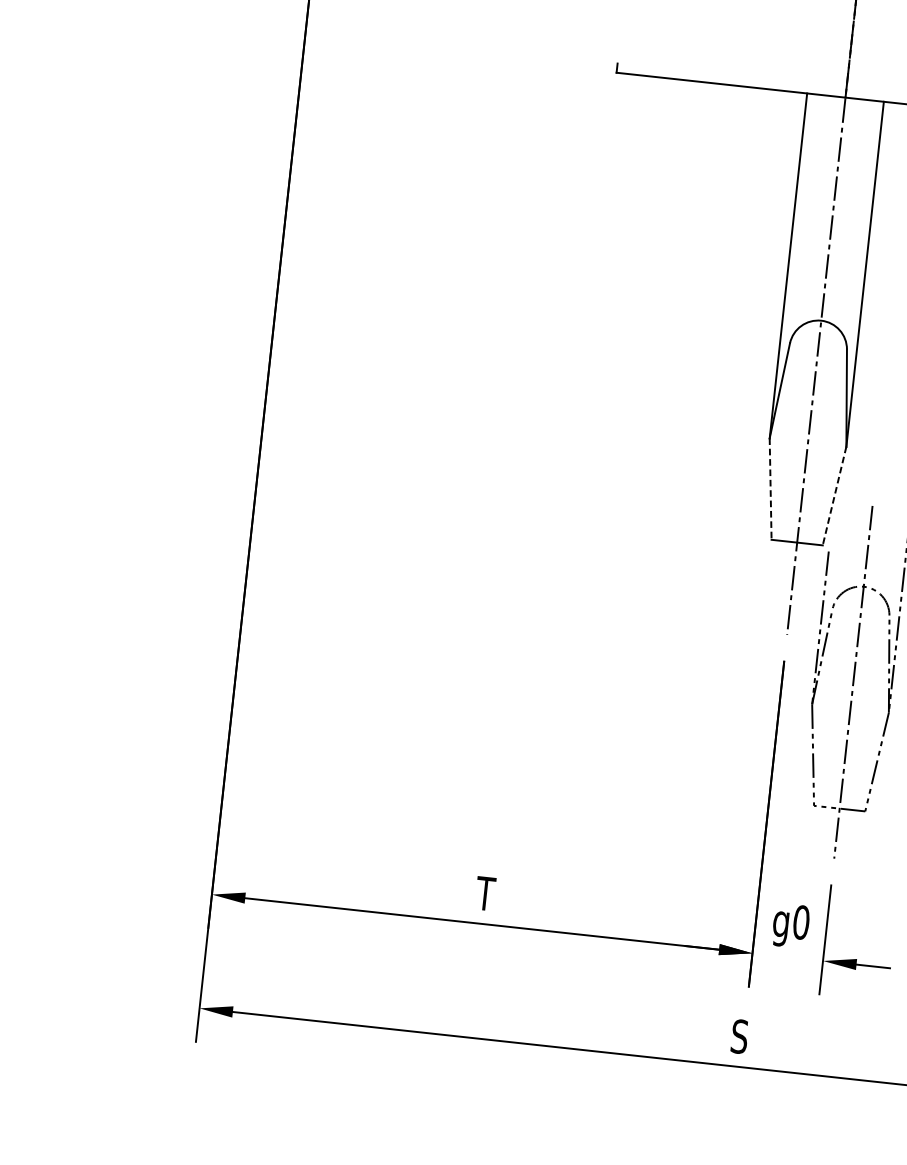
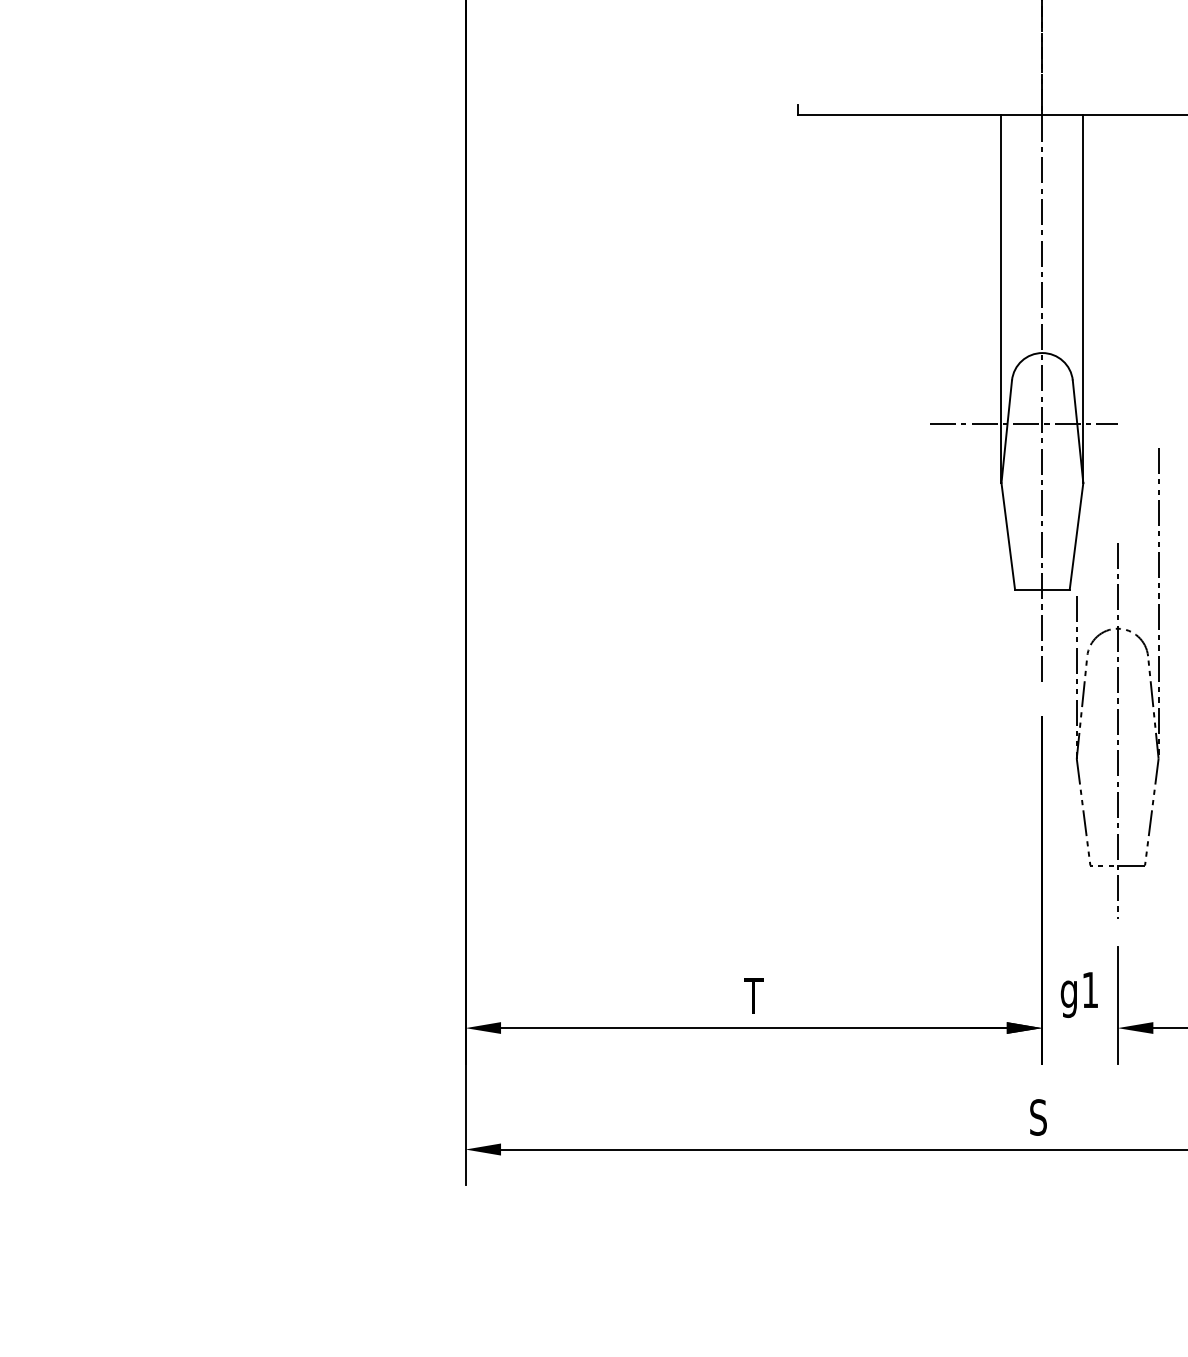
line: (796, 385) -> (1023, 424), added
line: (770, 489) -> (1008, 536), dashed -> solid
line: (834, 496) -> (1076, 536), dashed -> solid
text: (801, 922) -> (1090, 989), g0 -> g1

